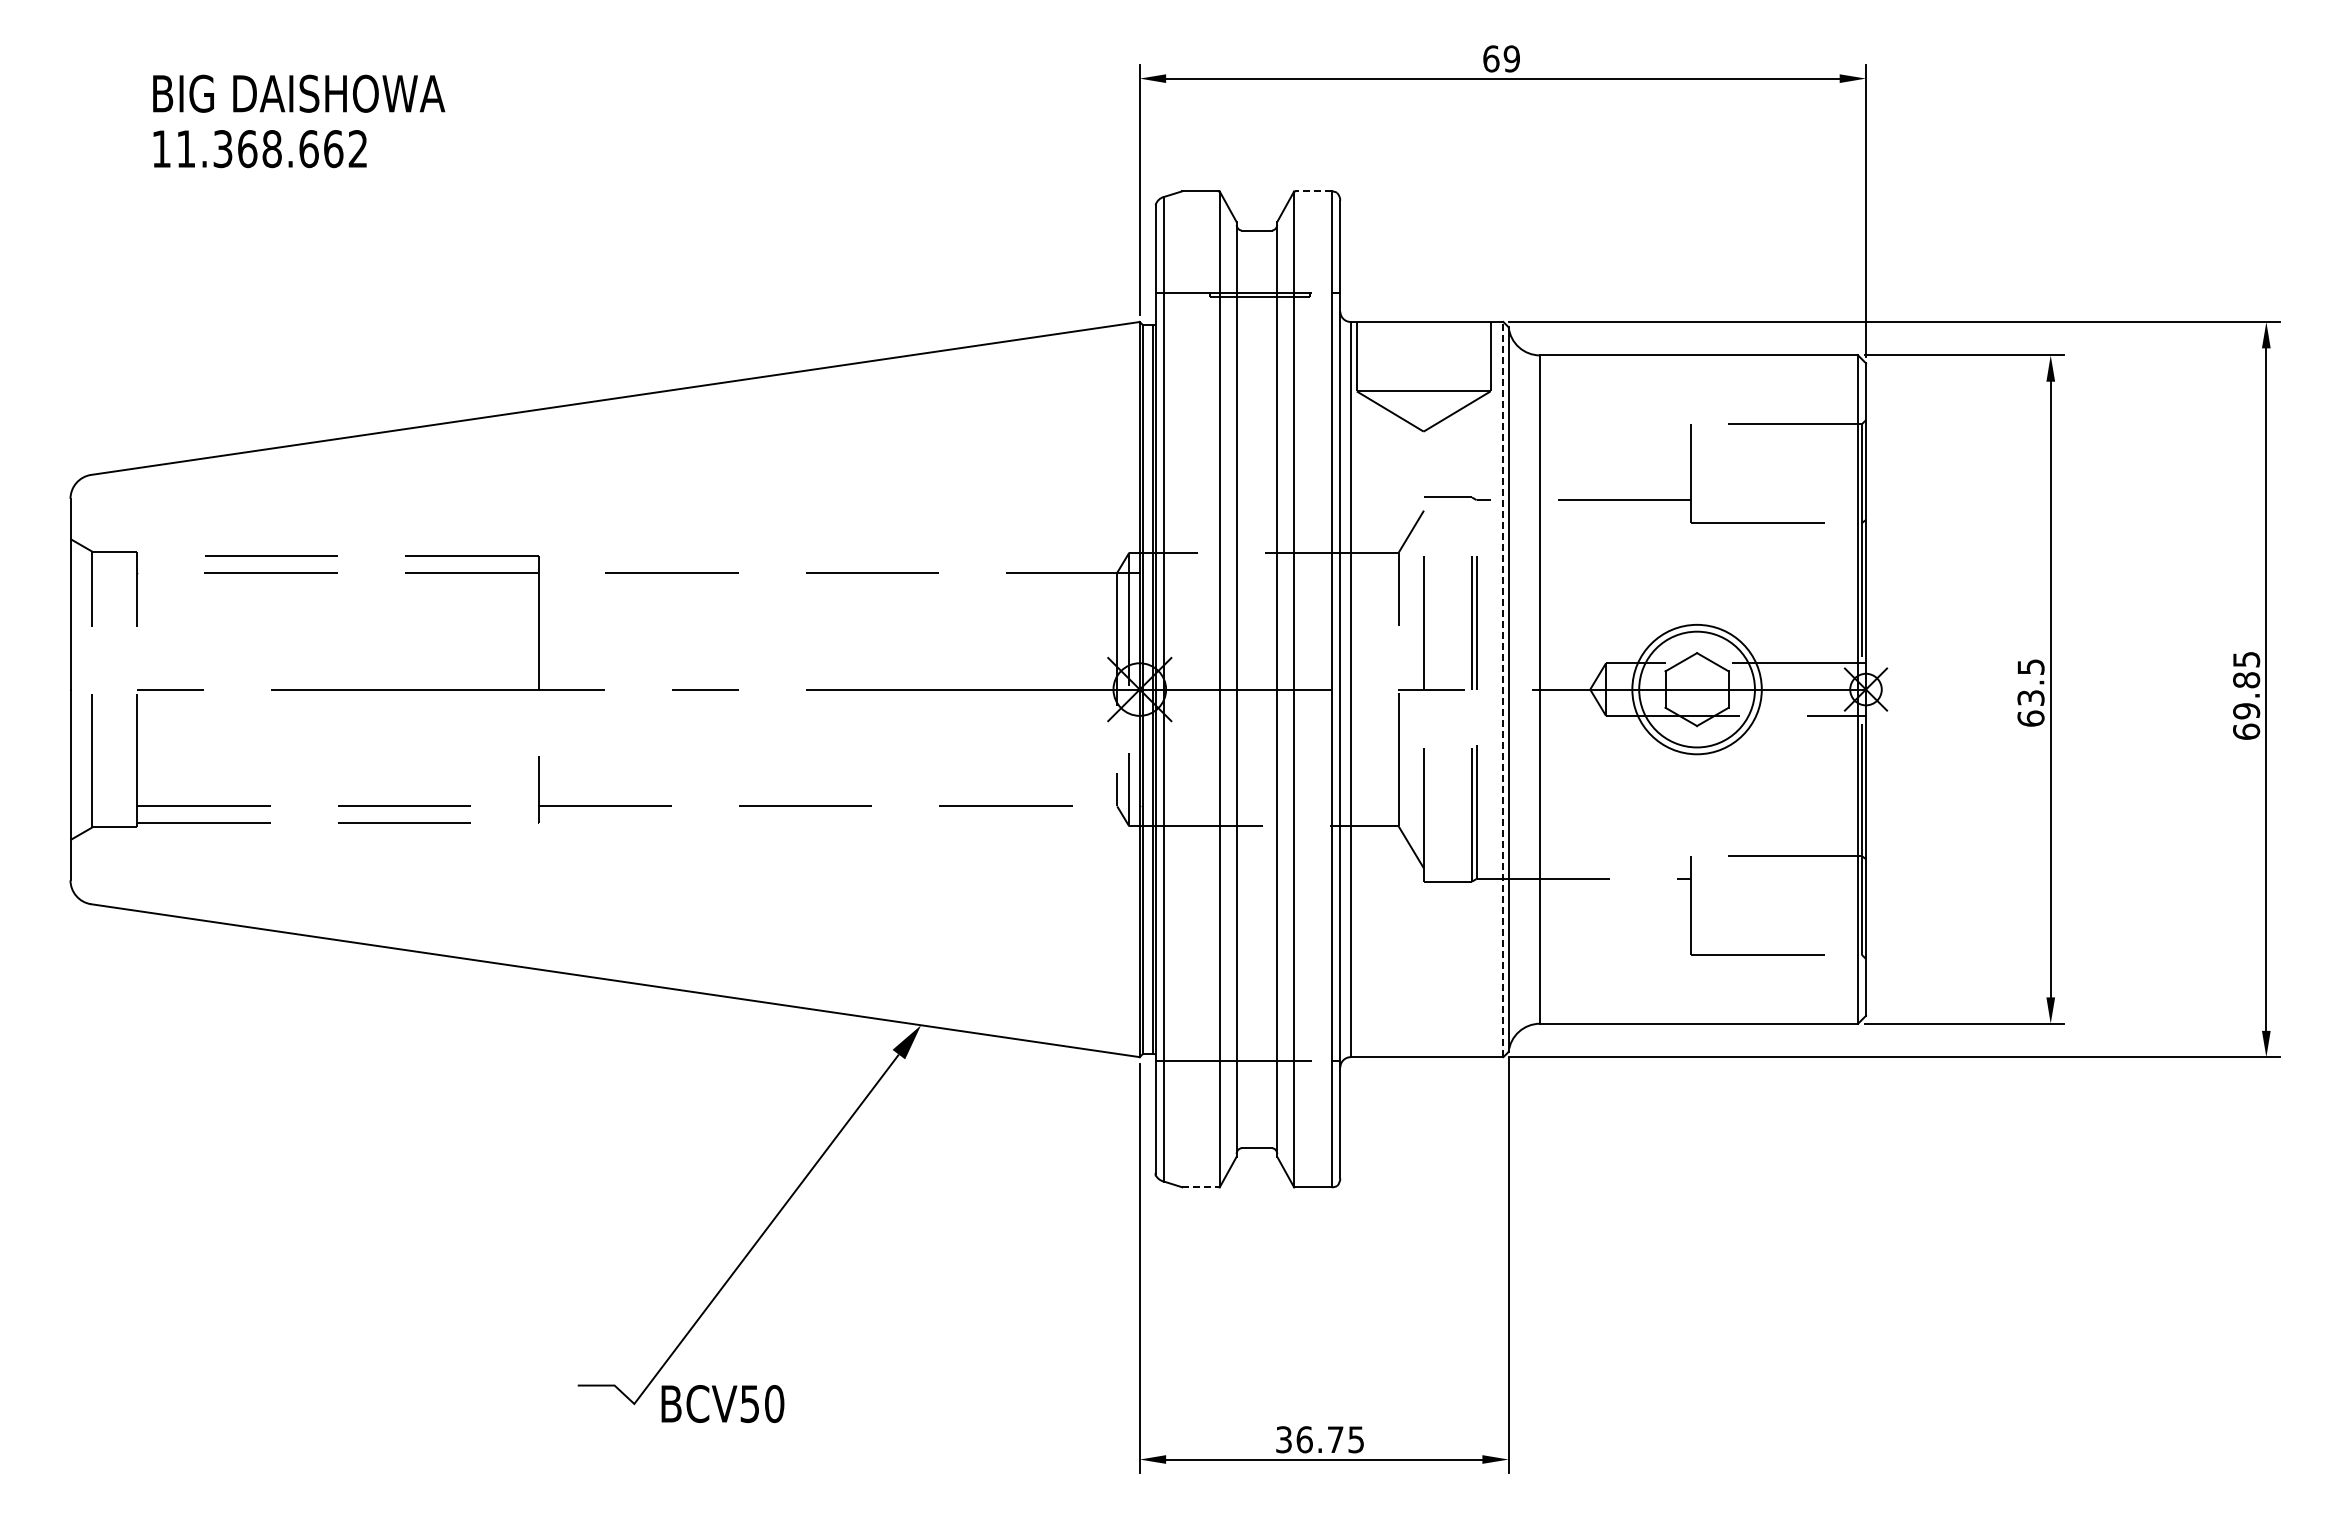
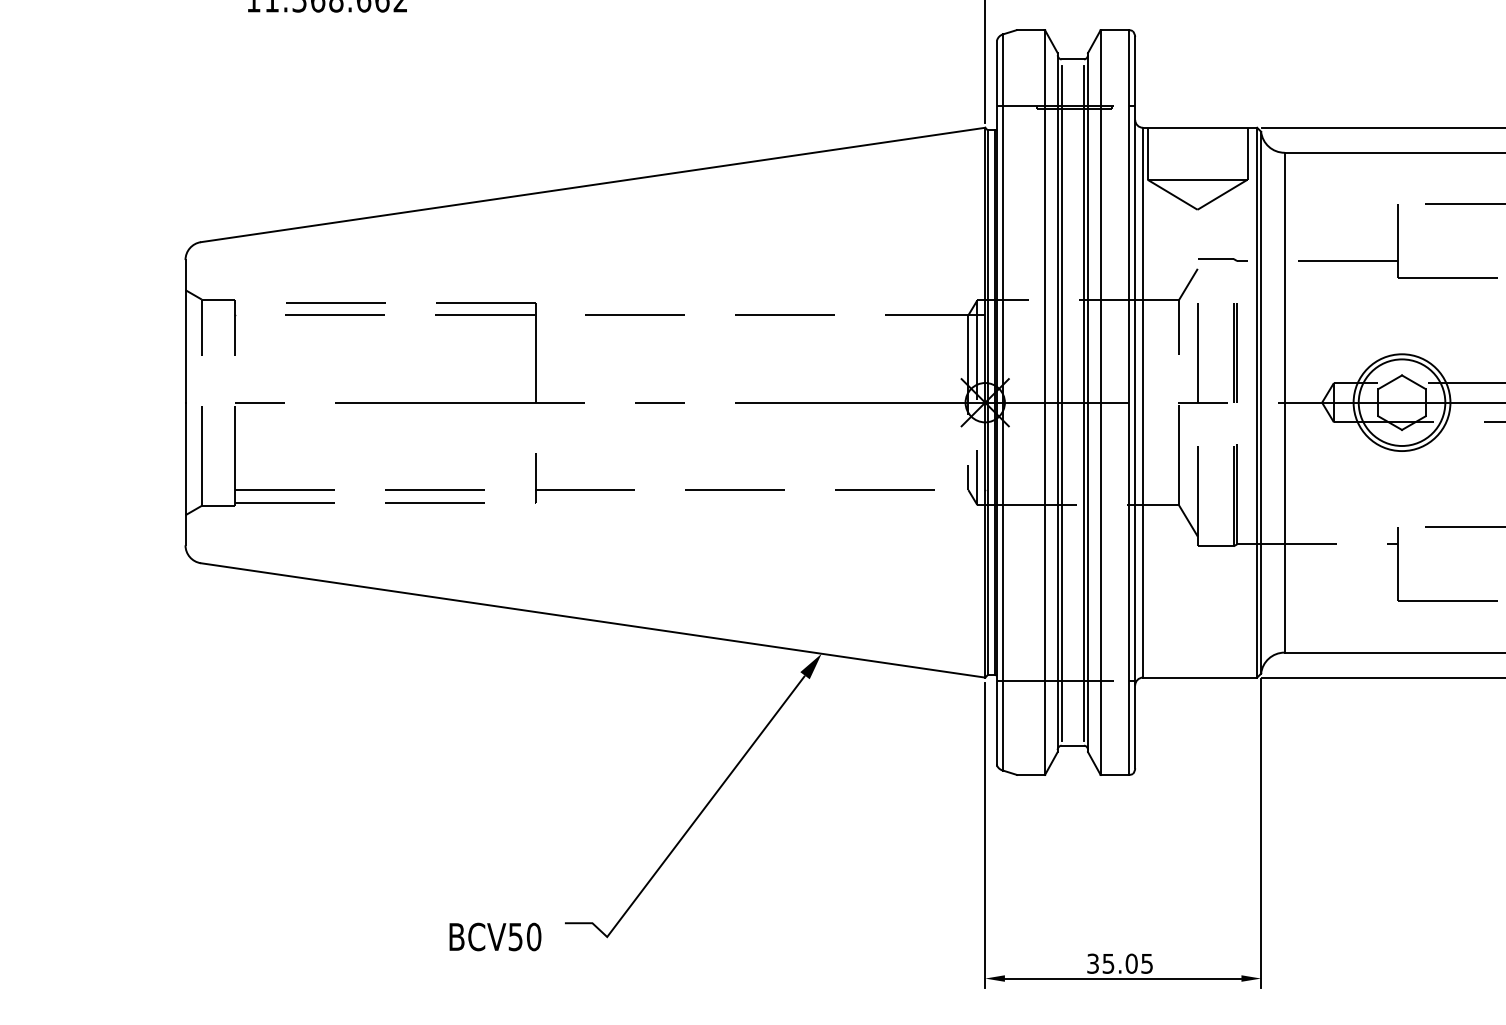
line: (1313, 191) -> (1115, 30), dashed -> solid
line: (1503, 689) -> (1257, 402), dashed -> solid
line: (1241, 690) -> (1061, 403), added
line: (1271, 690) -> (1083, 403), added
line: (1200, 1187) -> (1030, 775), dashed -> solid
text: (722, 1403) -> (495, 936), moved
text: (1319, 1439) -> (1119, 963), 36.75 -> 35.05

